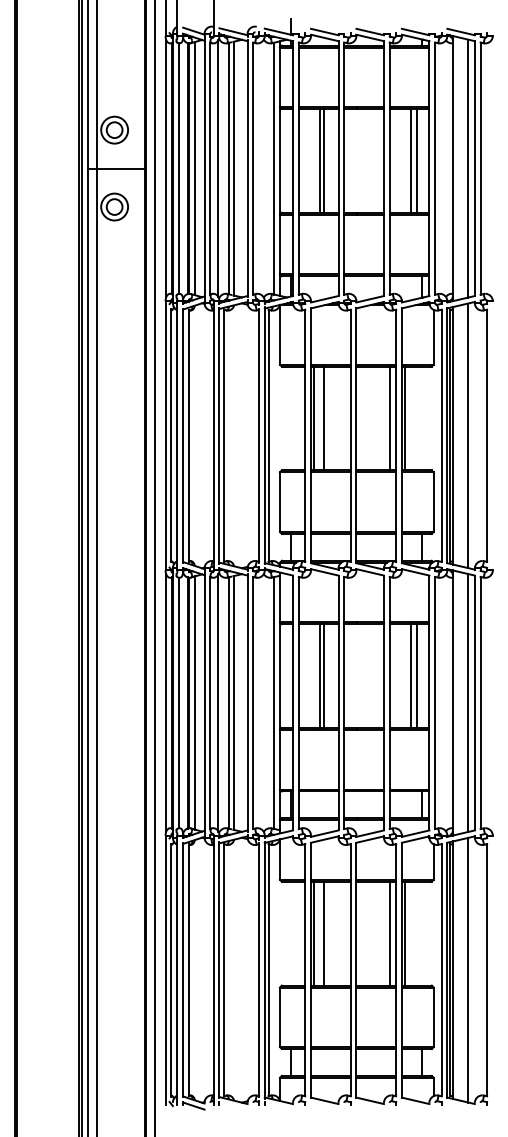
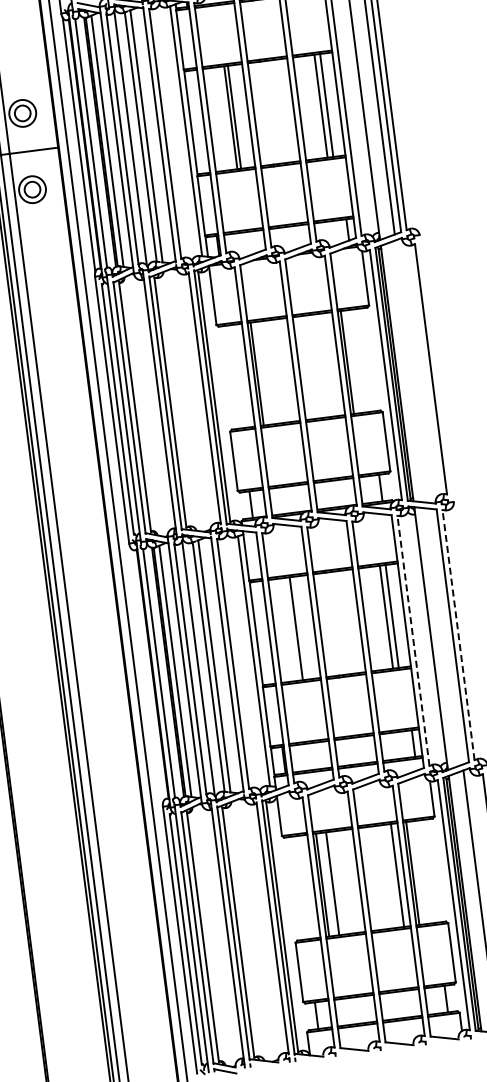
line: (324, 418) -> (267, 372), removed
line: (389, 418) -> (332, 364), removed
line: (468, 435) -> (412, 371), removed
line: (324, 675) -> (300, 627), removed
line: (166, 702) -> (146, 674), removed
line: (435, 702) -> (413, 640), solid -> dashed
line: (468, 702) -> (446, 636), removed
line: (480, 702) -> (458, 634), solid -> dashed

